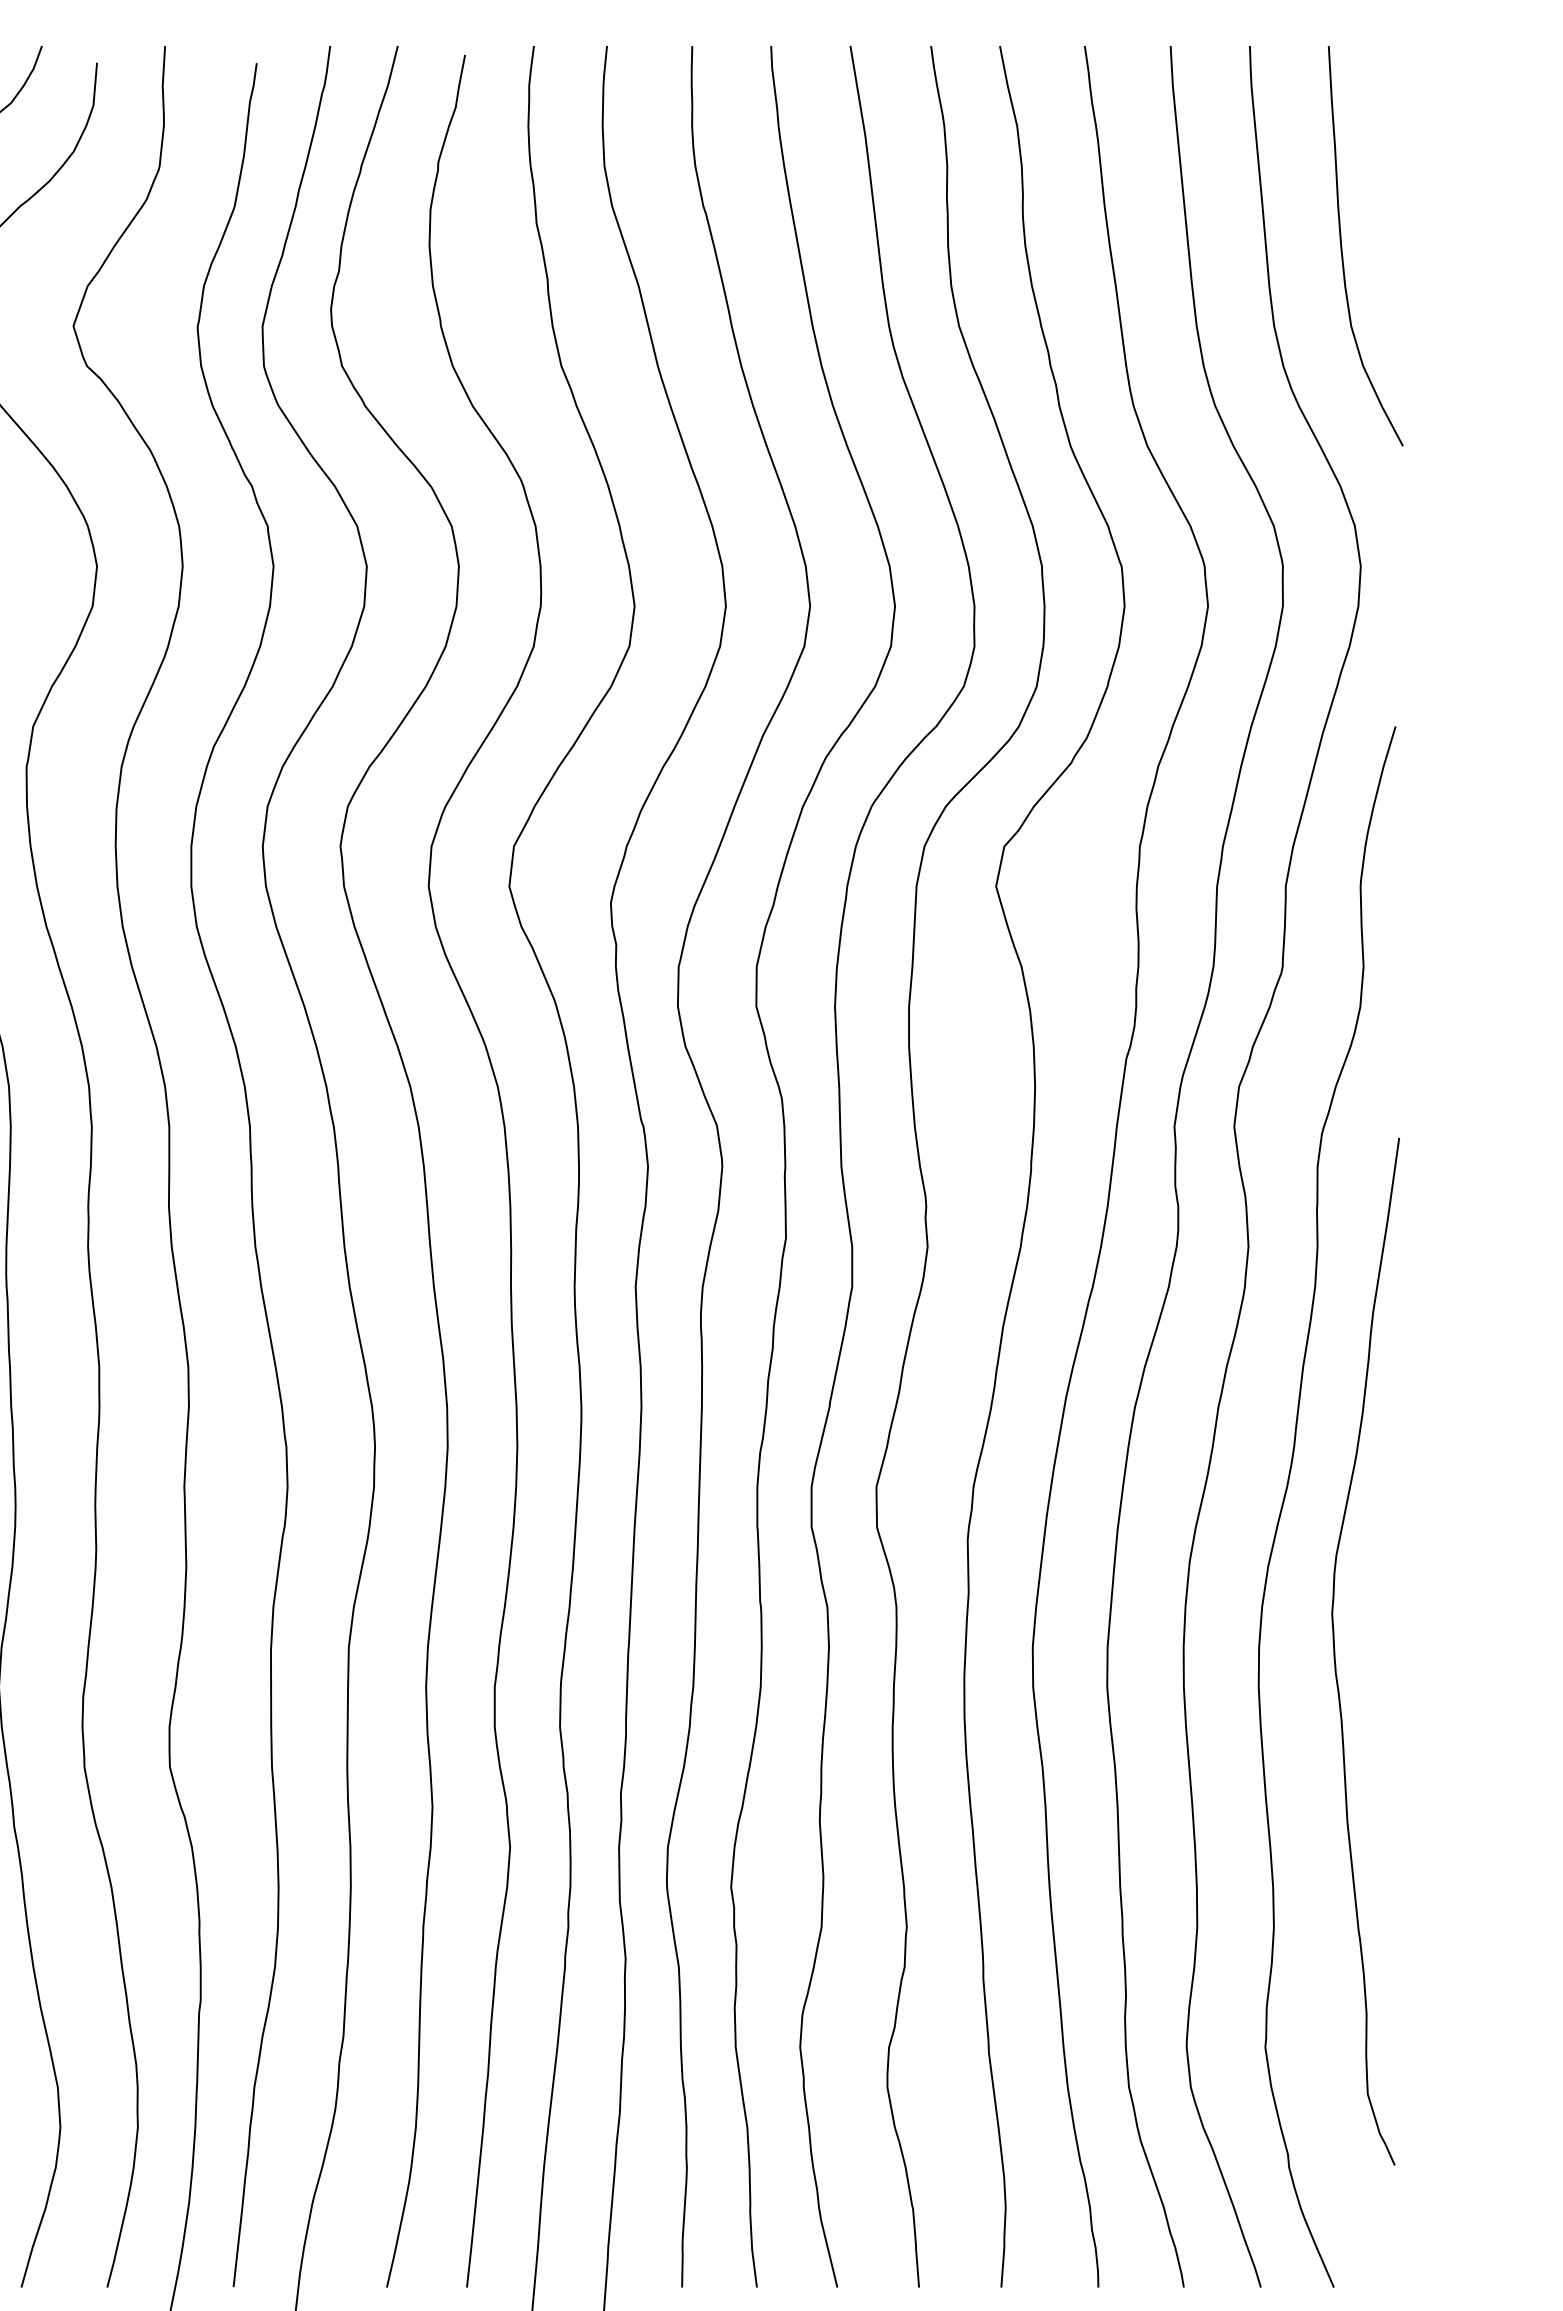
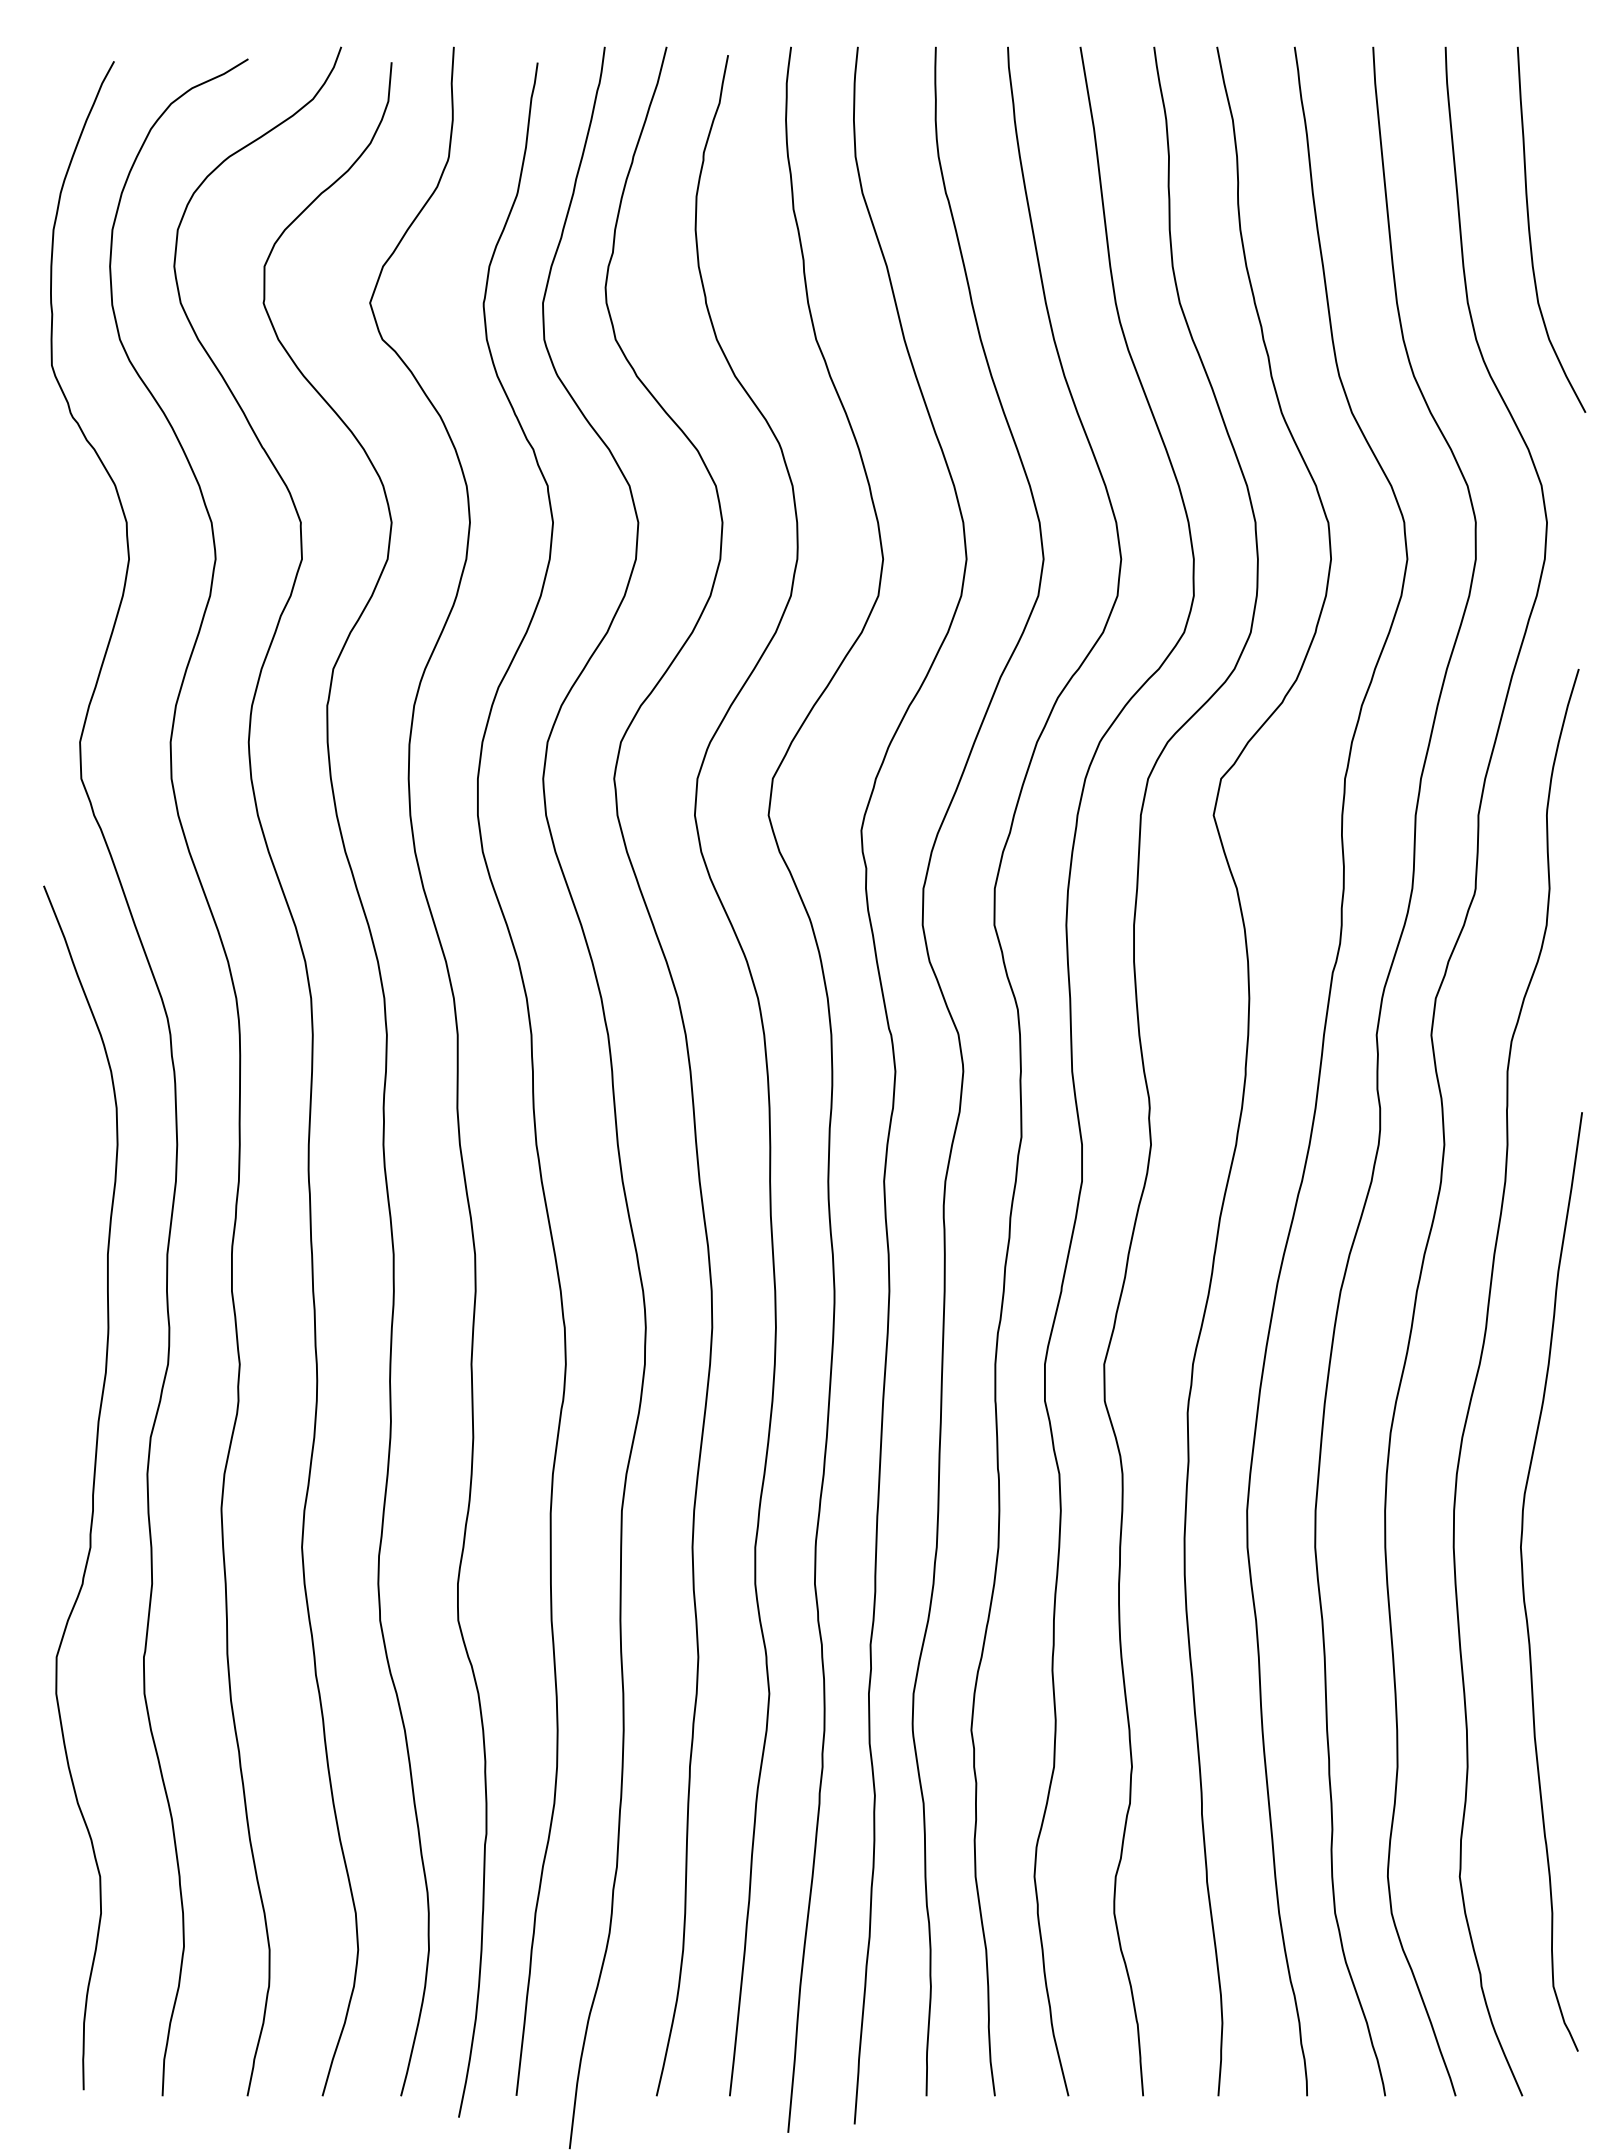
curve: (1336, 1657) -> (1524, 1587), moved

